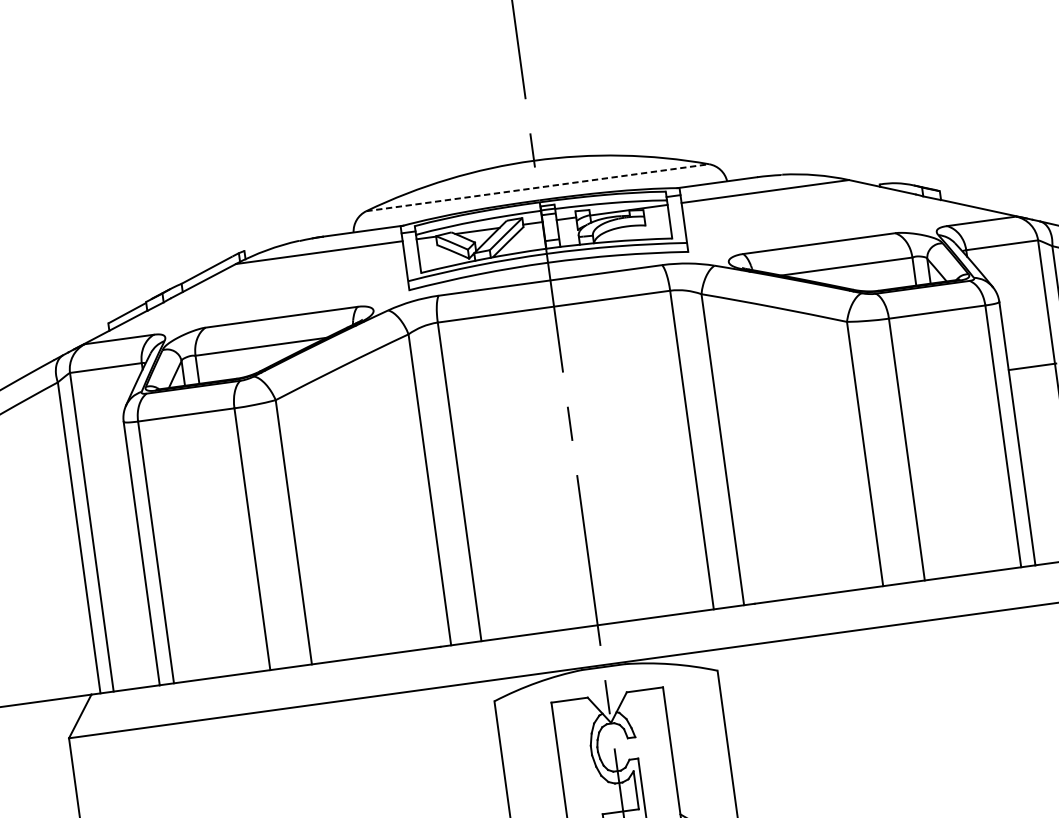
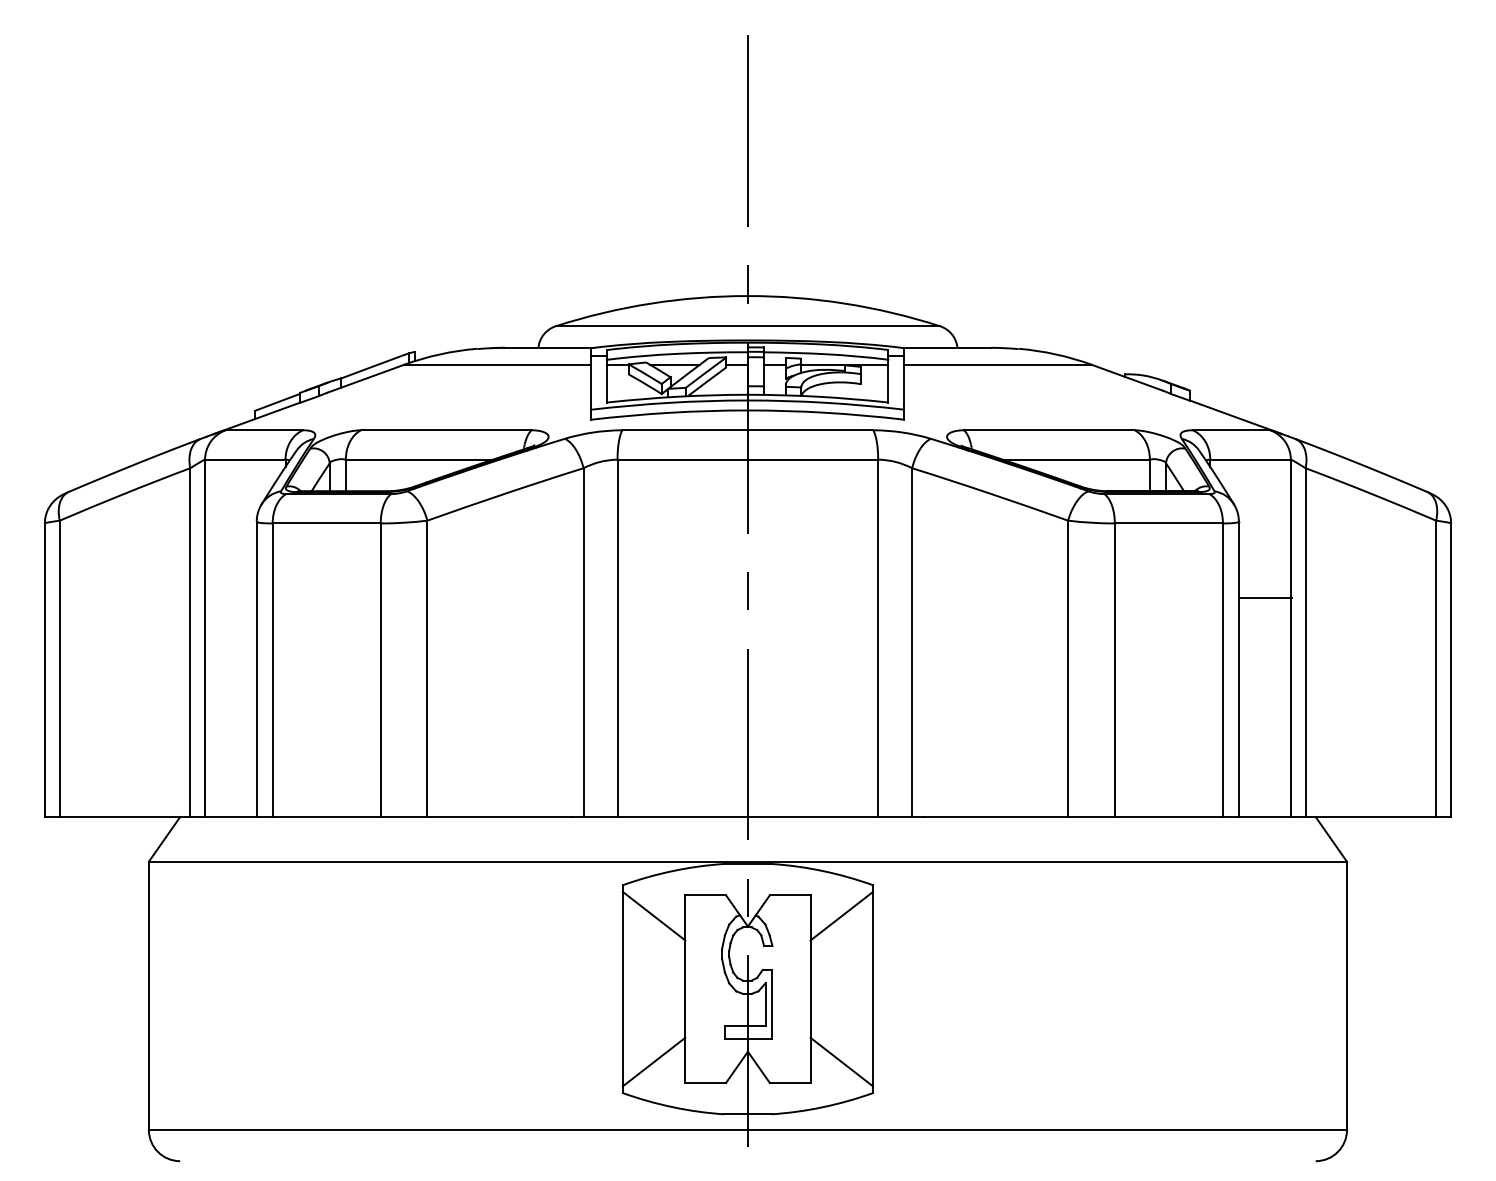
line: (538, 187) -> (748, 326), dashed -> solid
line: (693, 701) -> (841, 915), added
line: (525, 724) -> (653, 915), added

